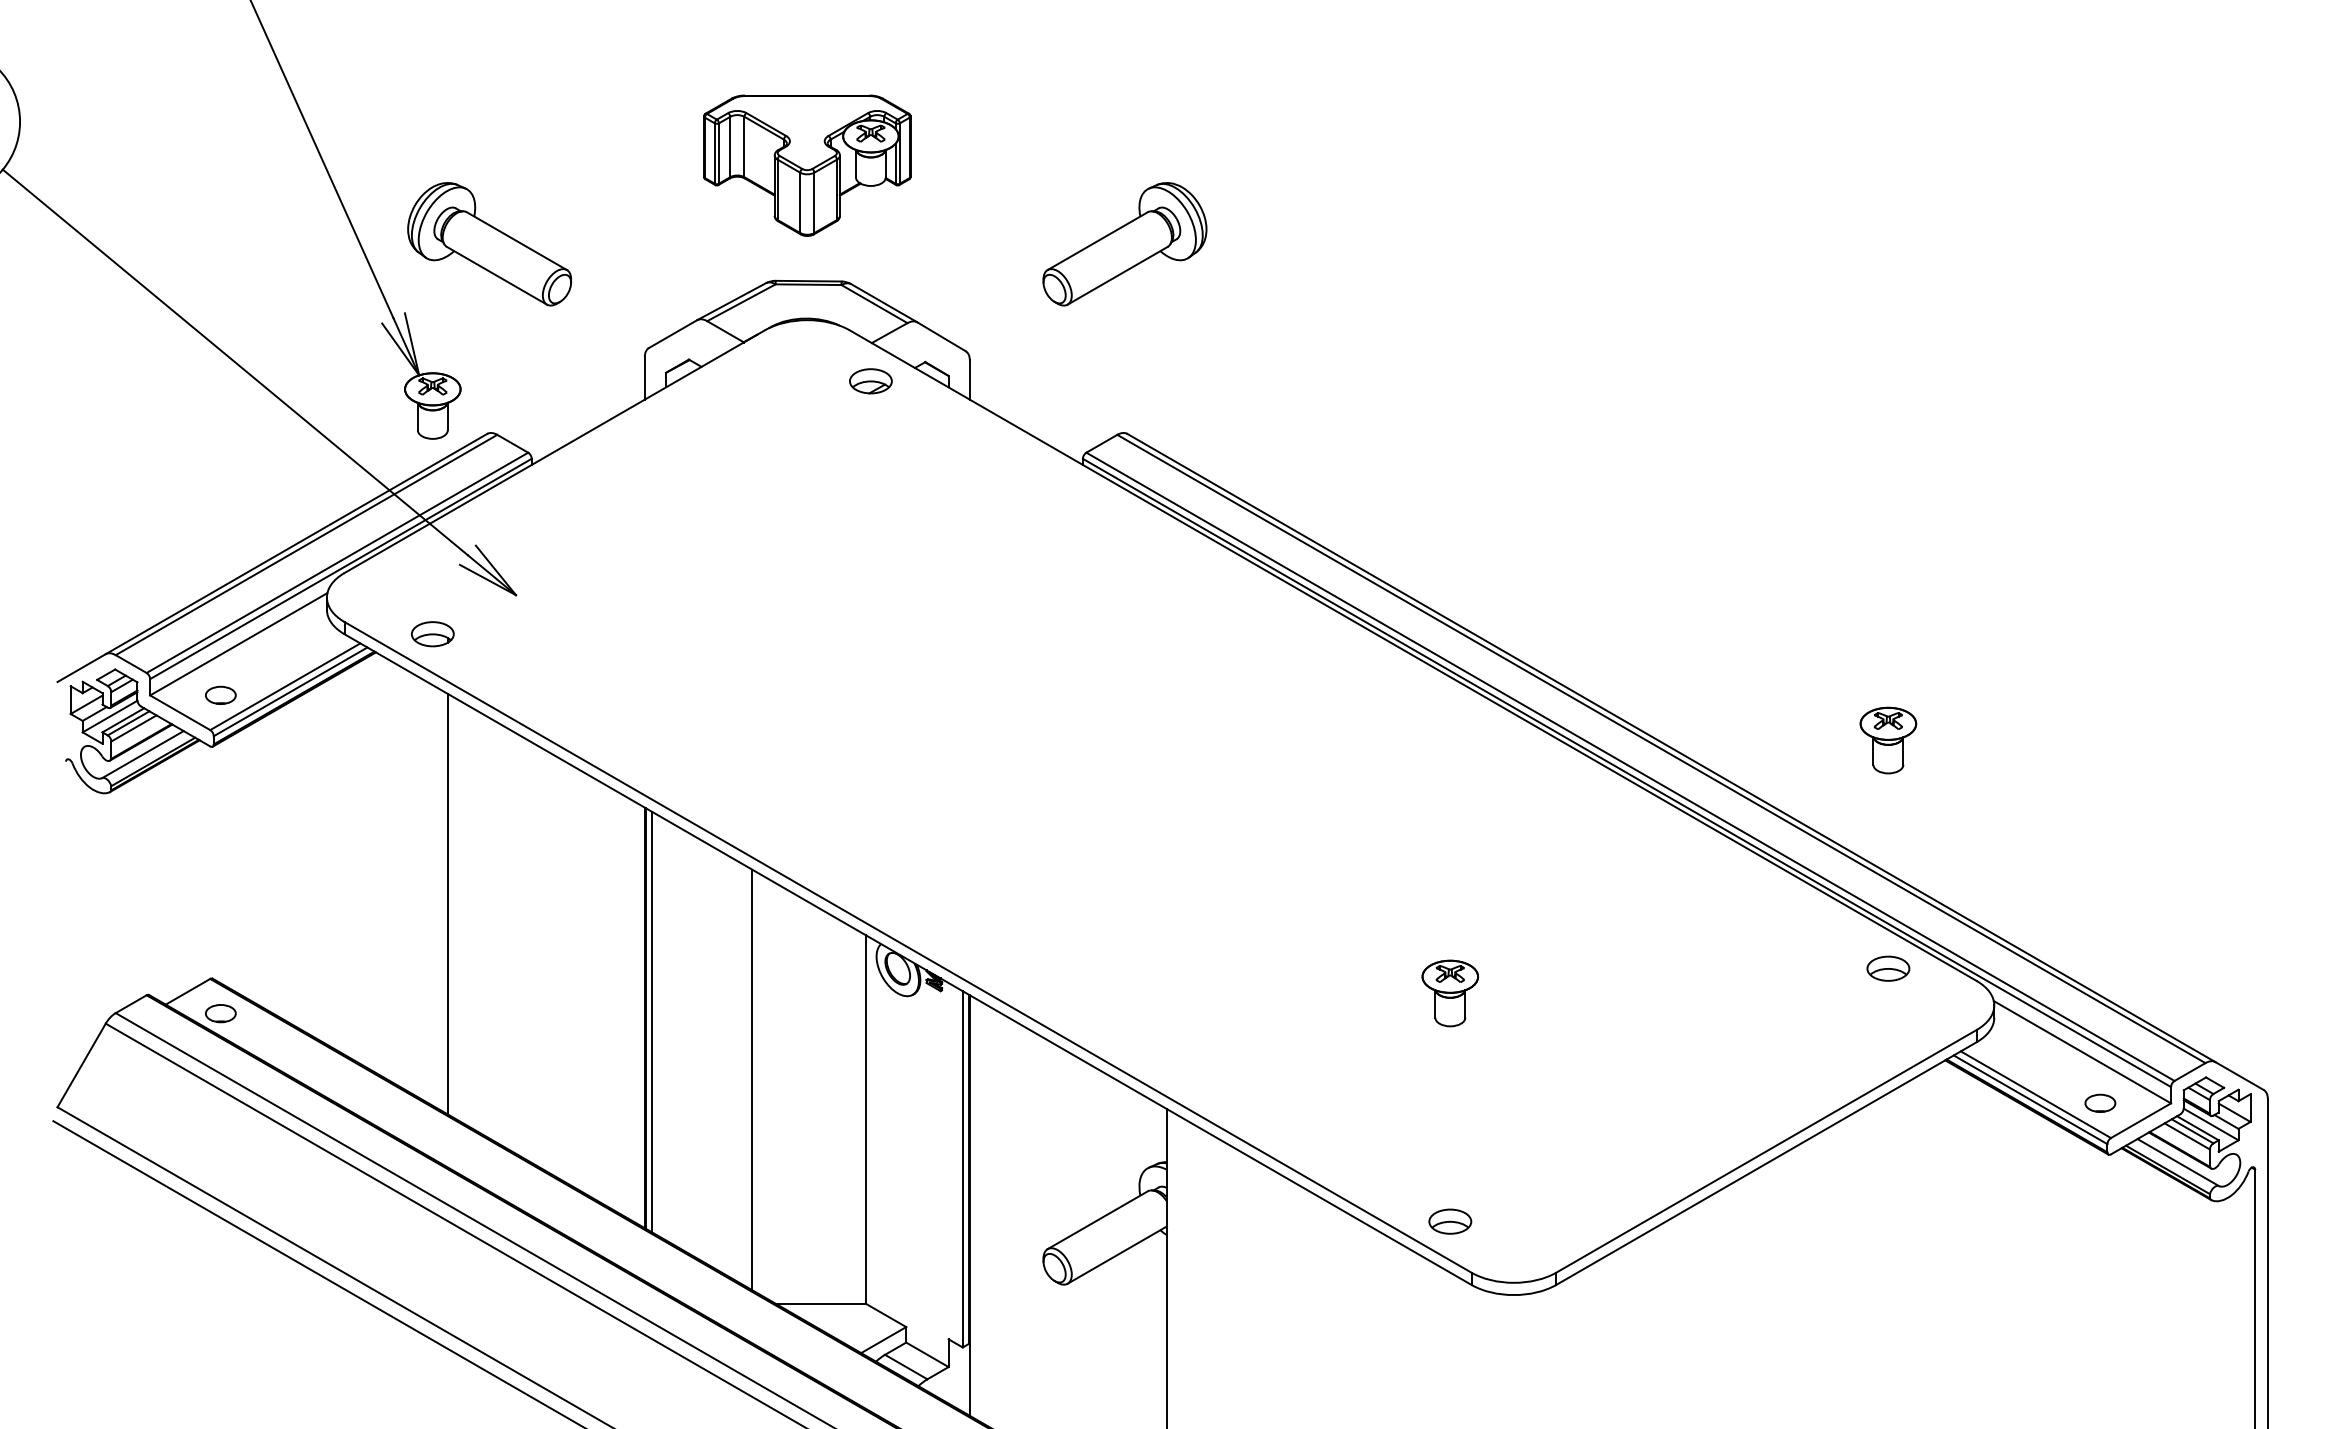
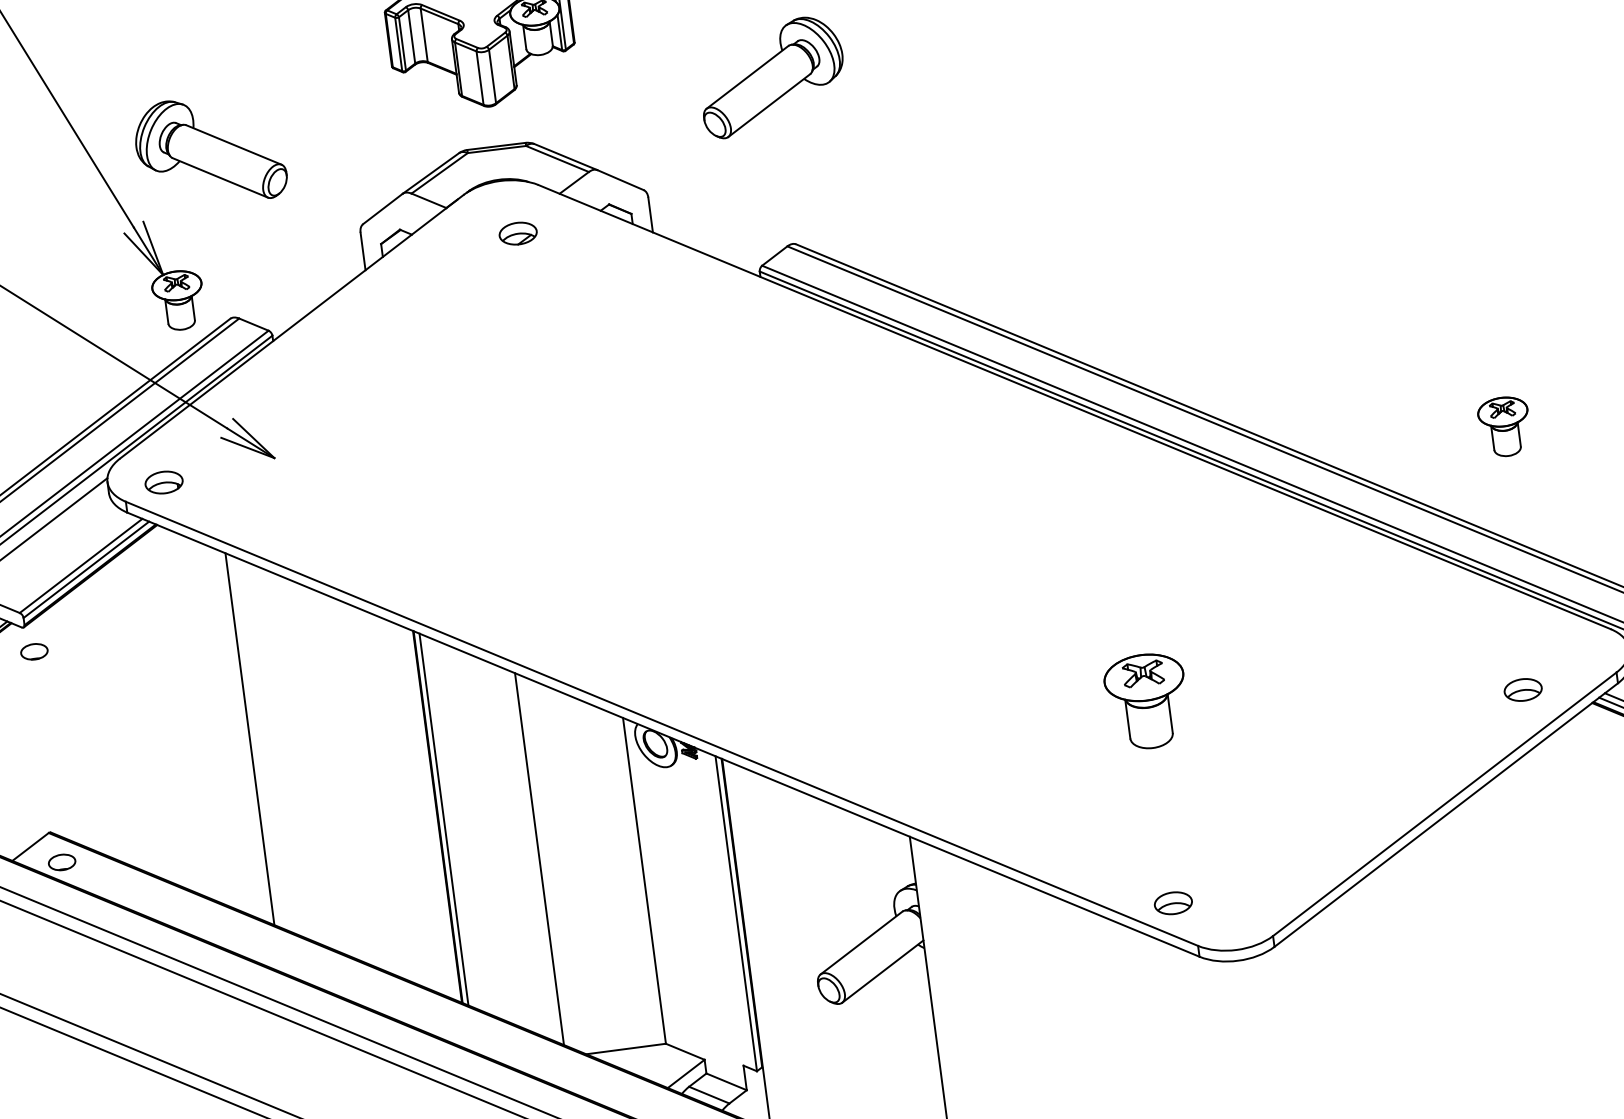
part: (870, 381) -> (517, 233), moved
part: (432, 634) -> (163, 482), moved
part: (220, 694) -> (34, 651), moved
part: (1888, 968) -> (1523, 689), moved
part: (1449, 993) -> (1146, 701), size x1.6

